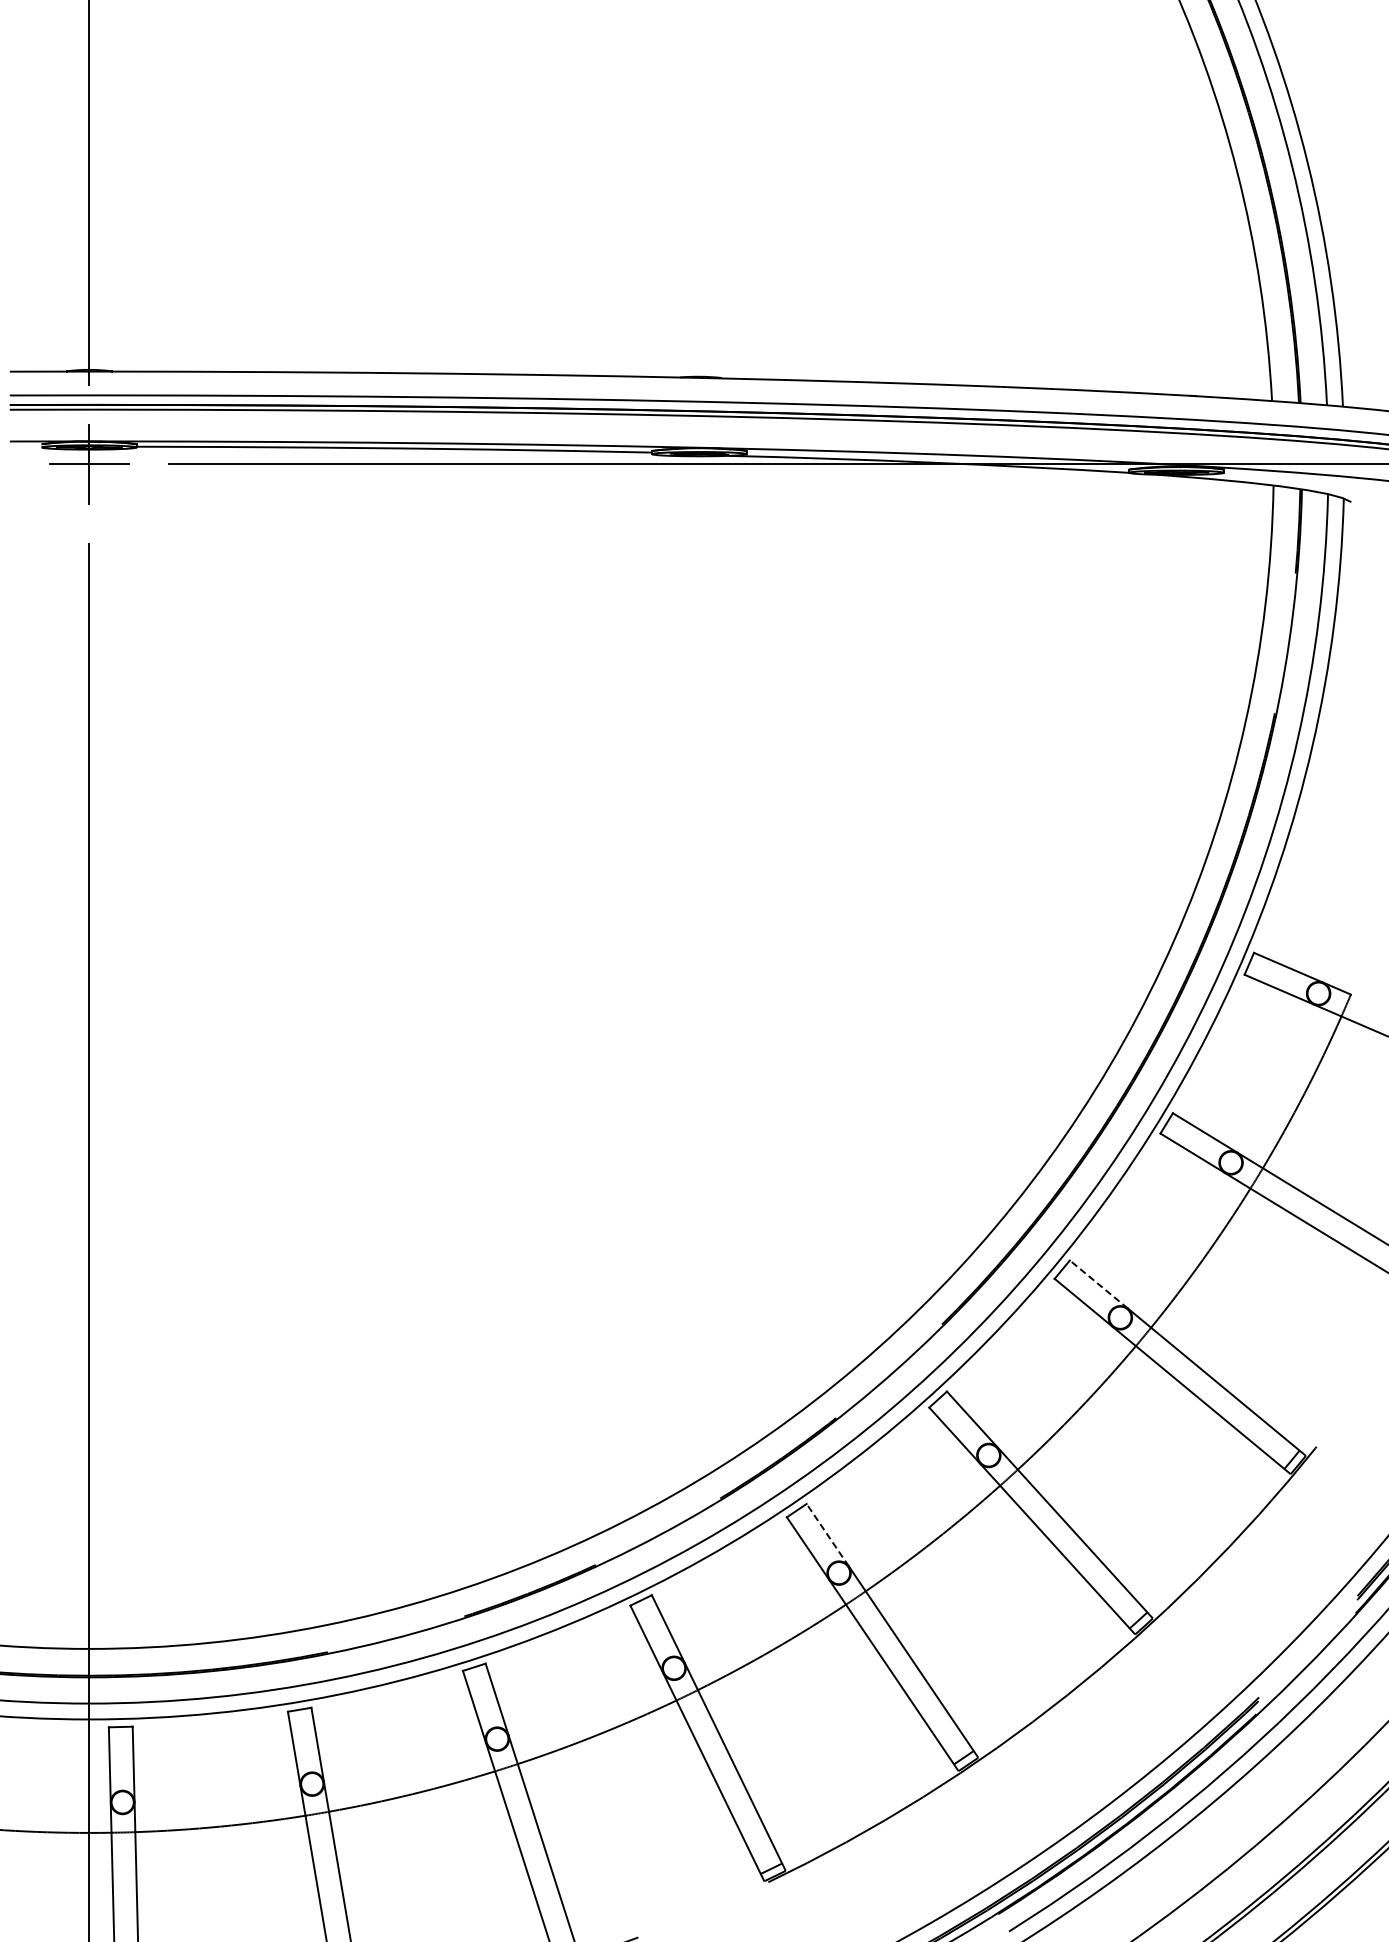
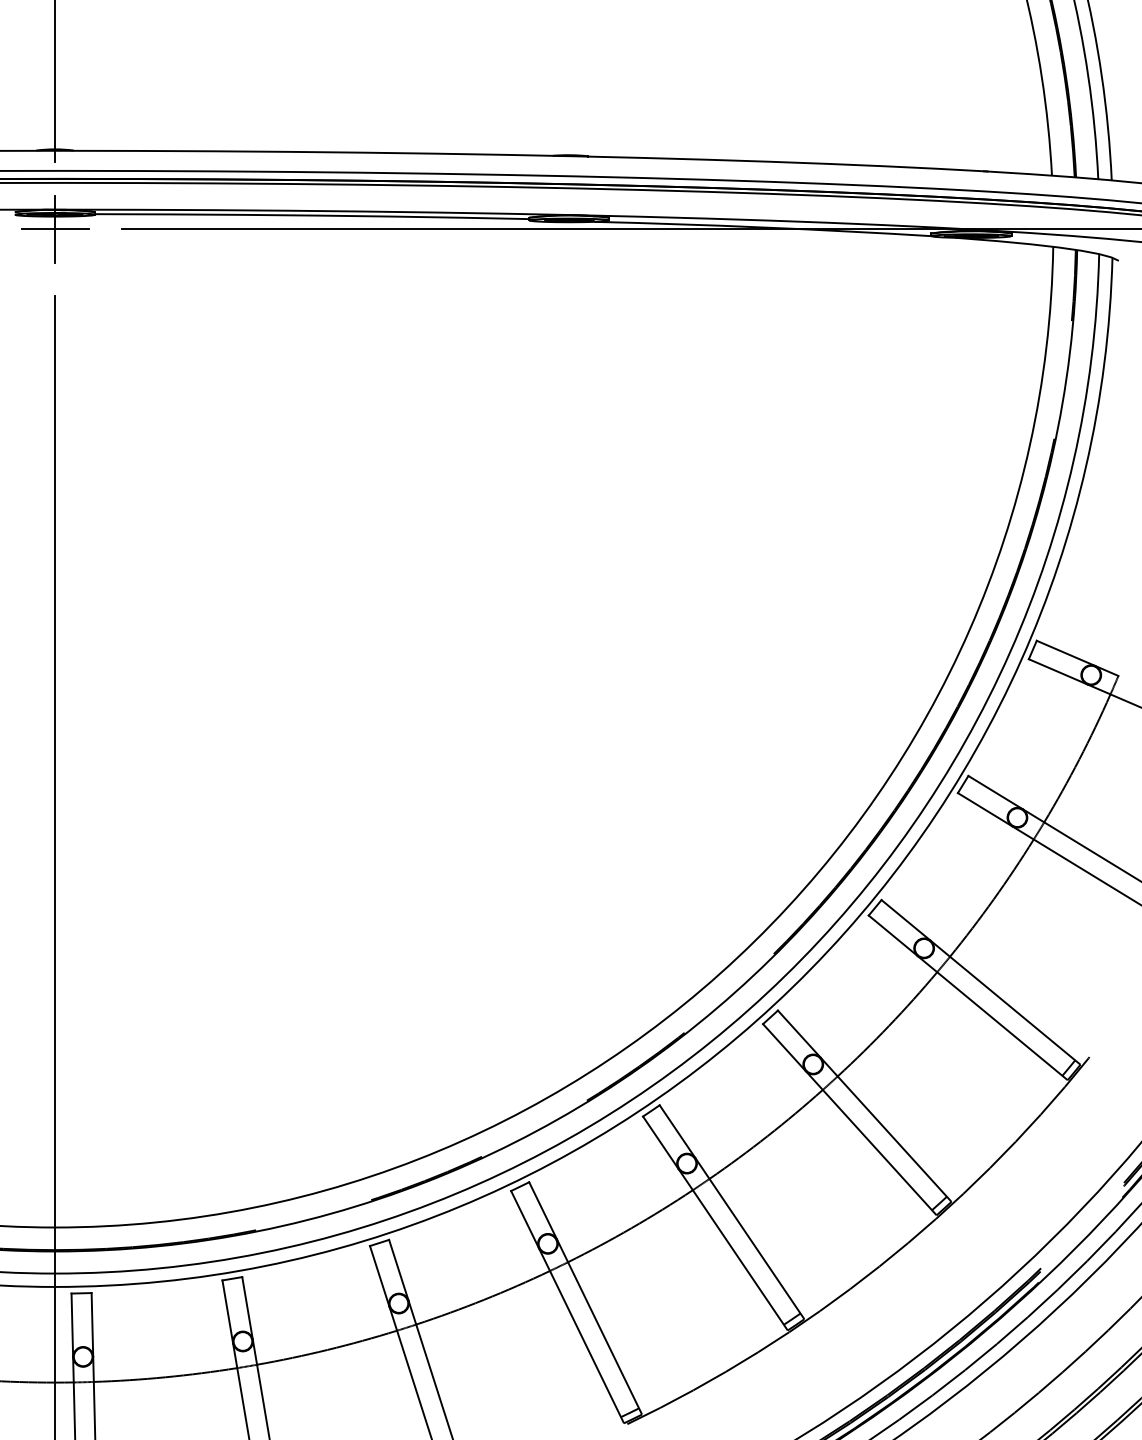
line: (1098, 1284) -> (905, 920), dashed -> solid
line: (827, 1535) -> (677, 1131), dashed -> solid

